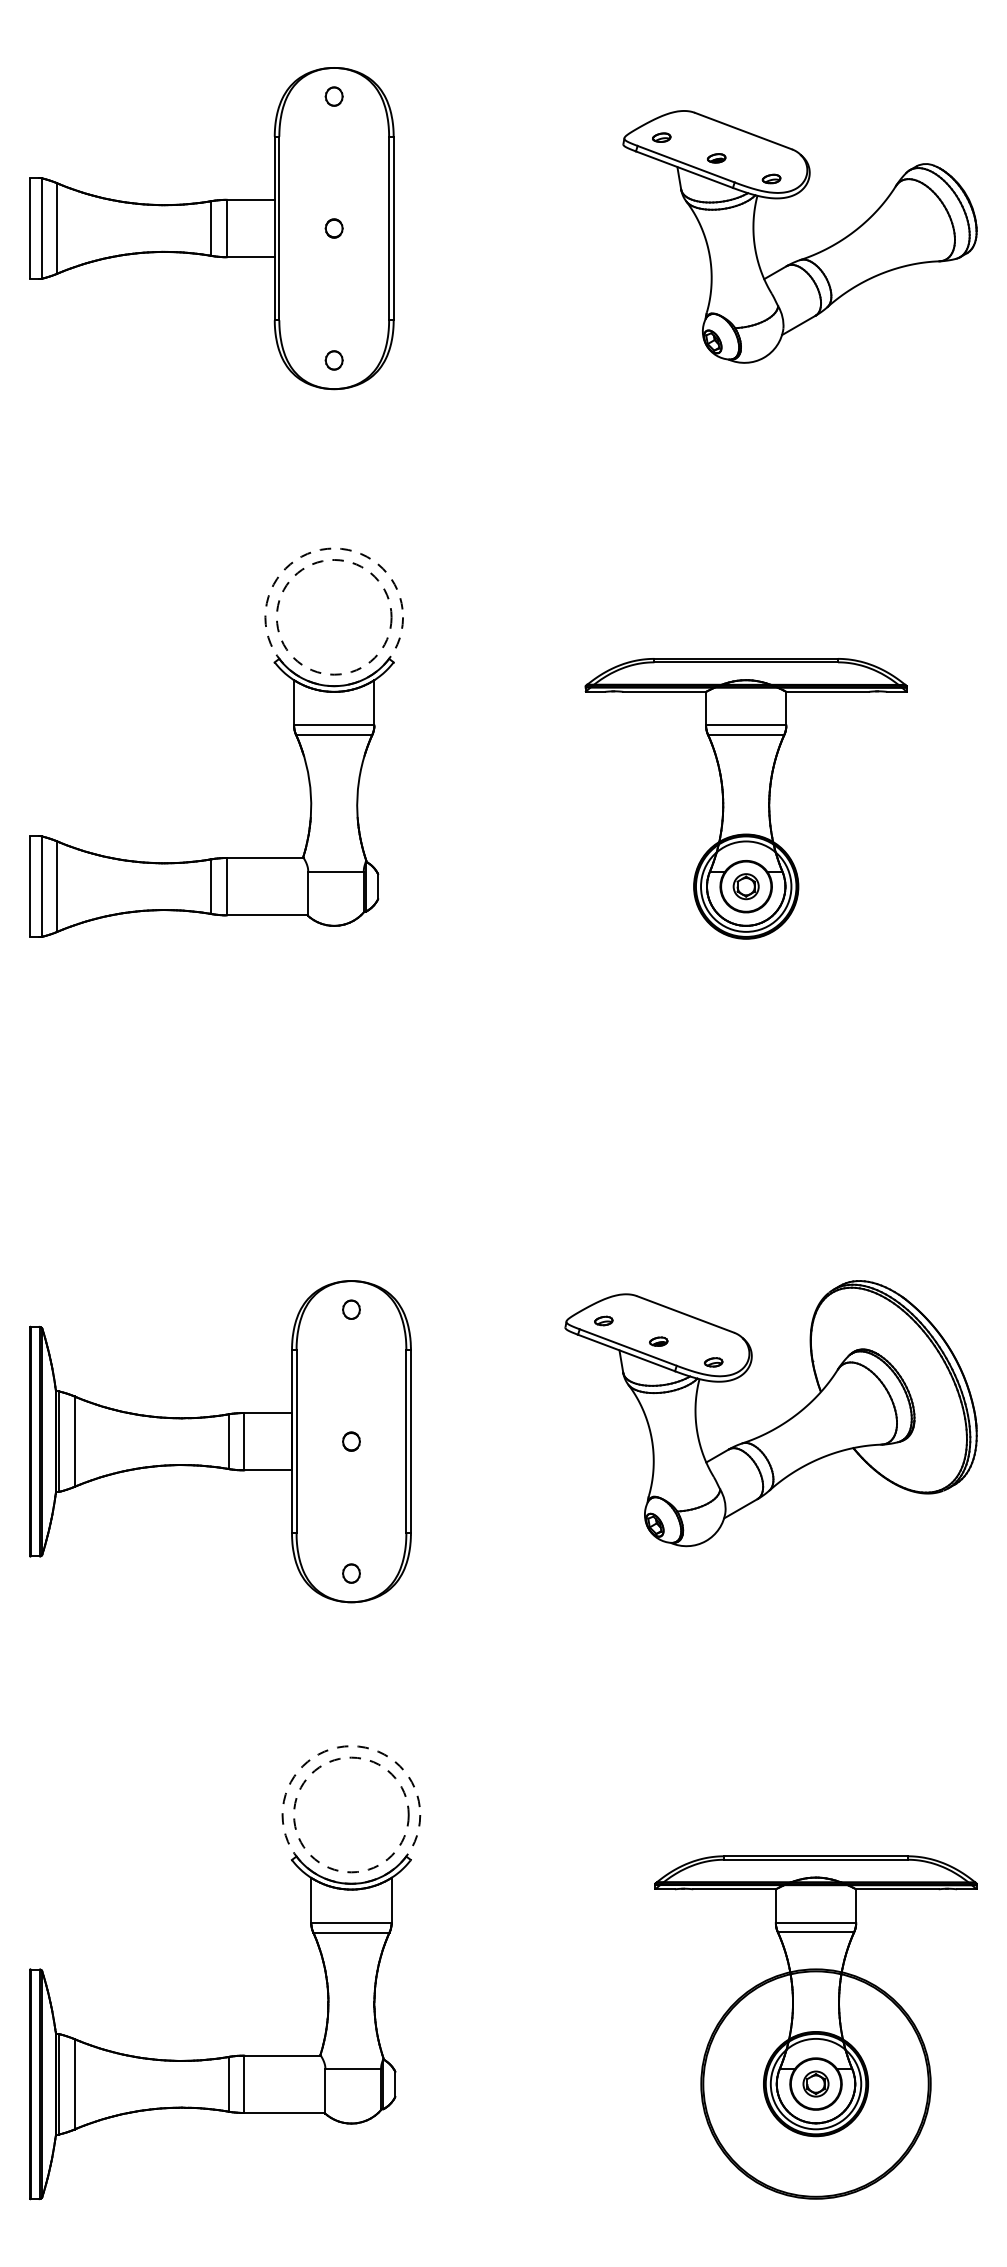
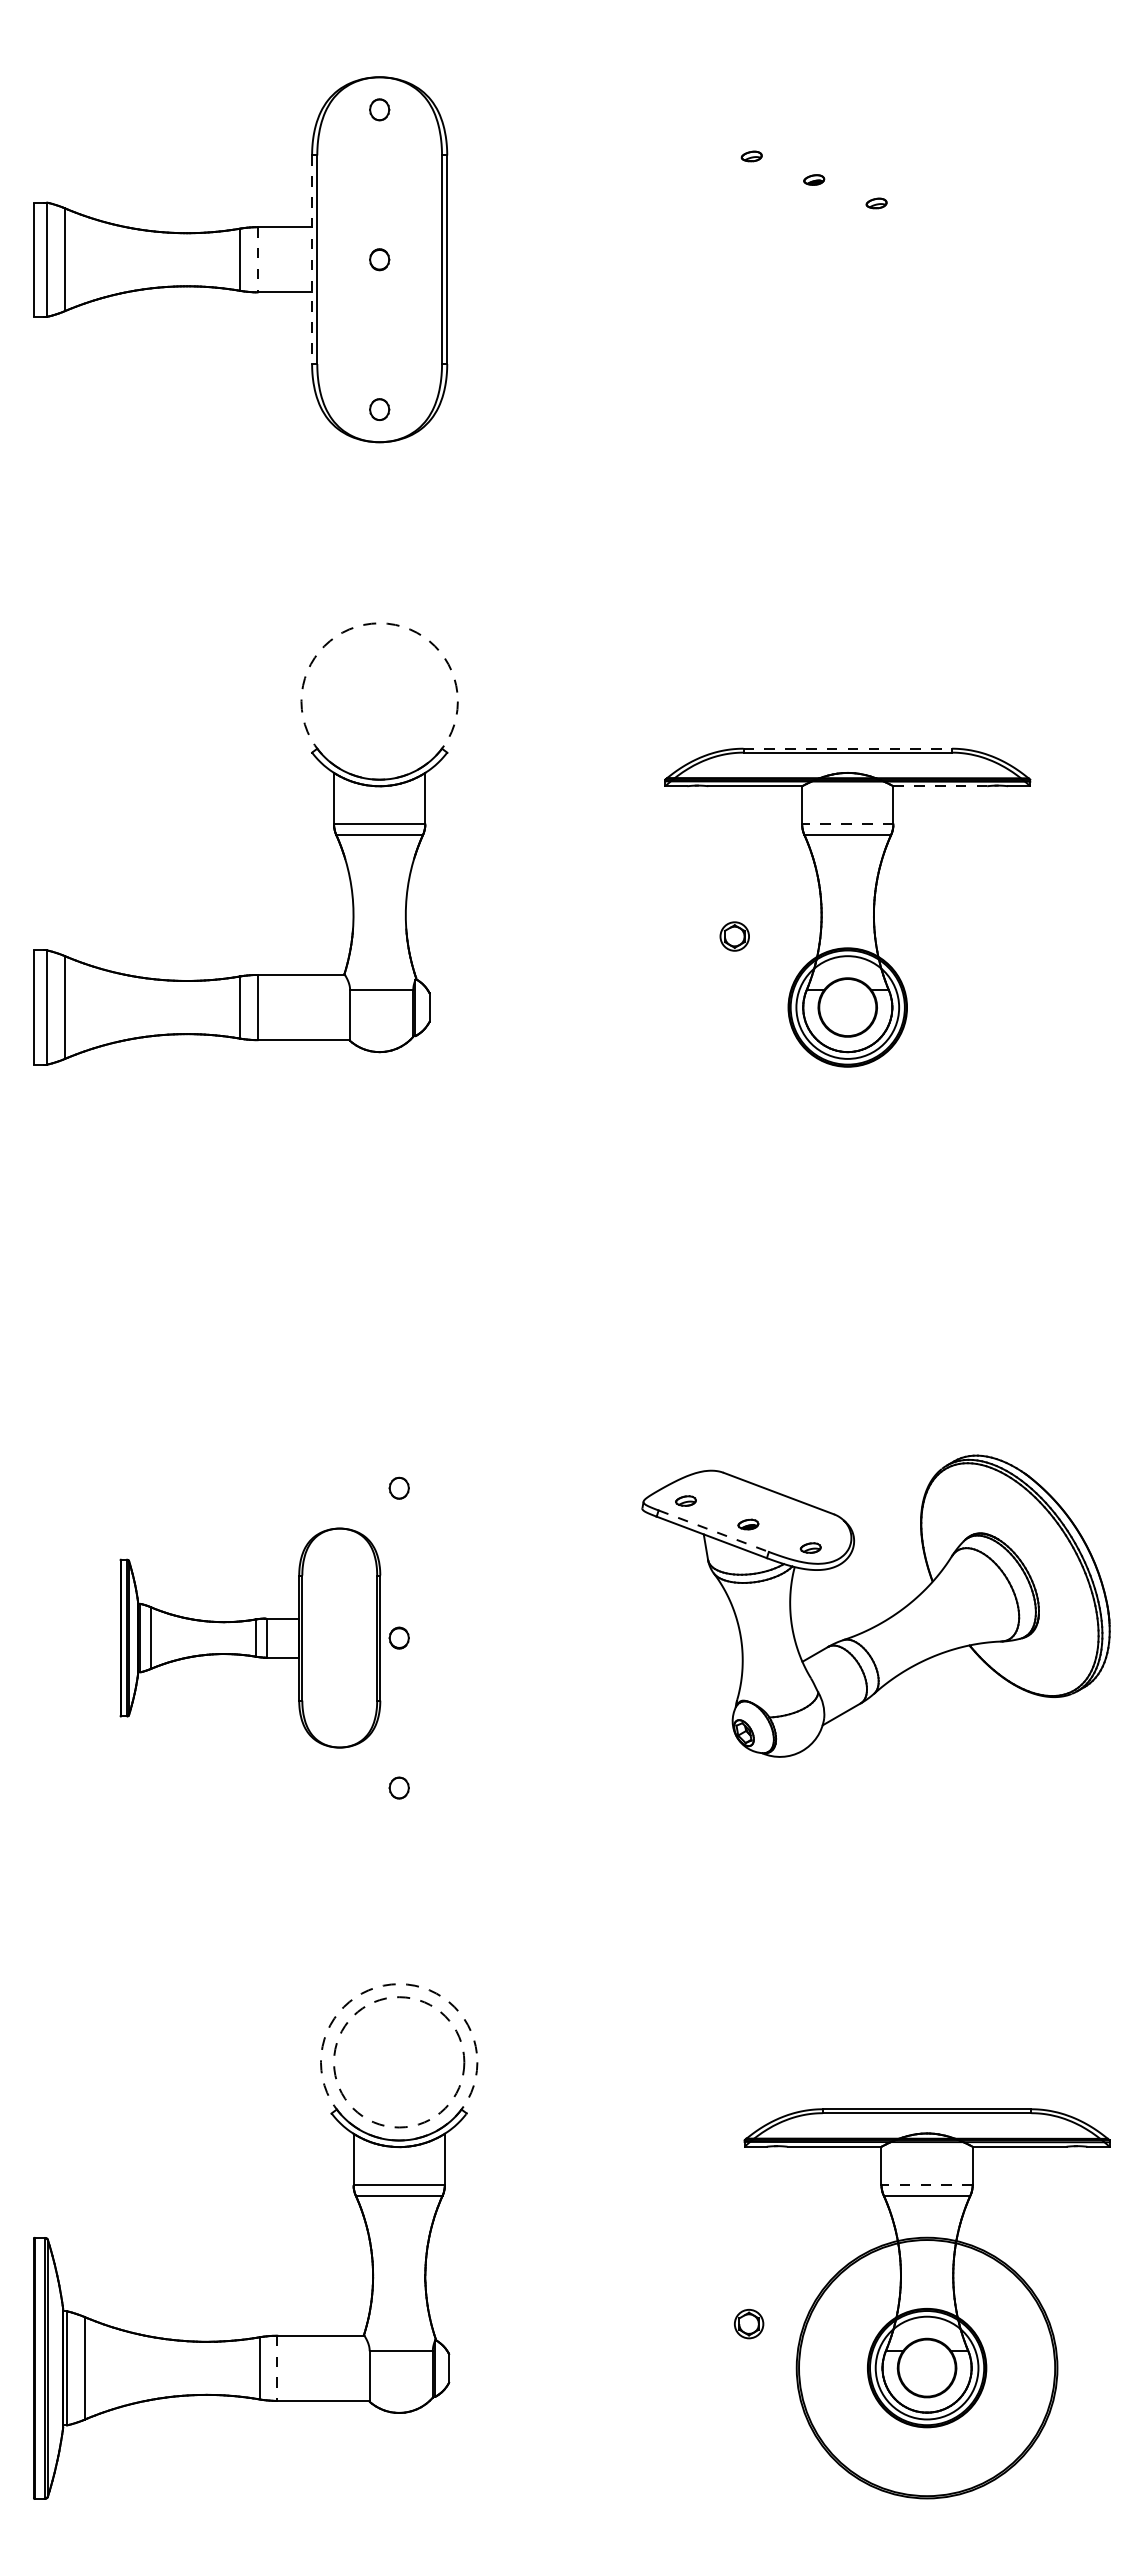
line: (226, 228) -> (257, 259), solid -> dashed
line: (275, 229) -> (312, 260), solid -> dashed
part: (809, 255) -> (919, 290), removed
circle: (334, 617) -> (379, 701), removed
line: (746, 658) -> (848, 748), solid -> dashed
line: (827, 692) -> (940, 786), solid -> dashed
line: (745, 725) -> (847, 824), solid -> dashed
part: (745, 886) -> (734, 936), moved
line: (628, 1347) -> (713, 1531), solid -> dashed
part: (220, 1441) -> (250, 1637), size x0.6
line: (816, 1922) -> (927, 2184), solid -> dashed
line: (244, 2084) -> (277, 2368), solid -> dashed
part: (816, 2084) -> (749, 2324), moved

